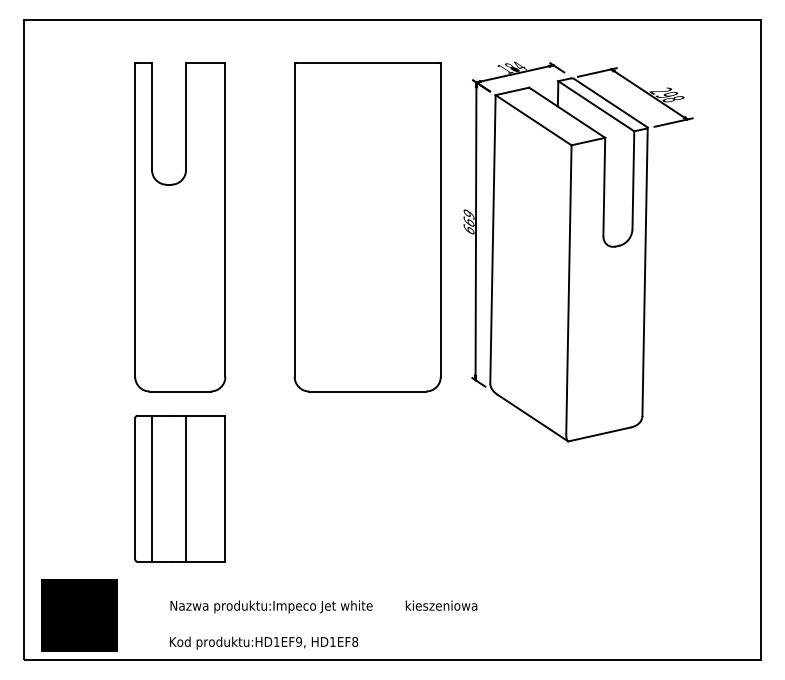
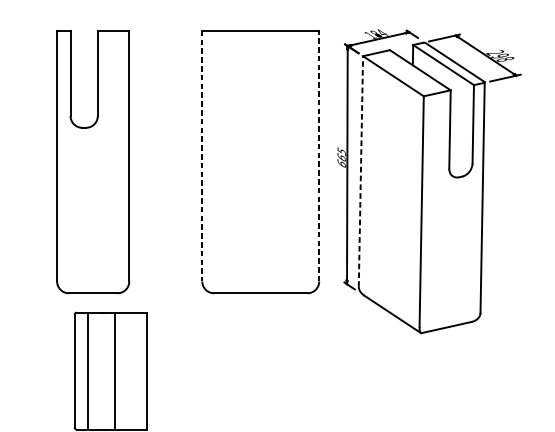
text: (468, 214) -> (341, 151), 669 -> 665
line: (294, 220) -> (202, 156), solid -> dashed
line: (440, 220) -> (318, 156), solid -> dashed
part: (180, 227) -> (93, 162), moved
line: (492, 238) -> (360, 170), solid -> dashed

